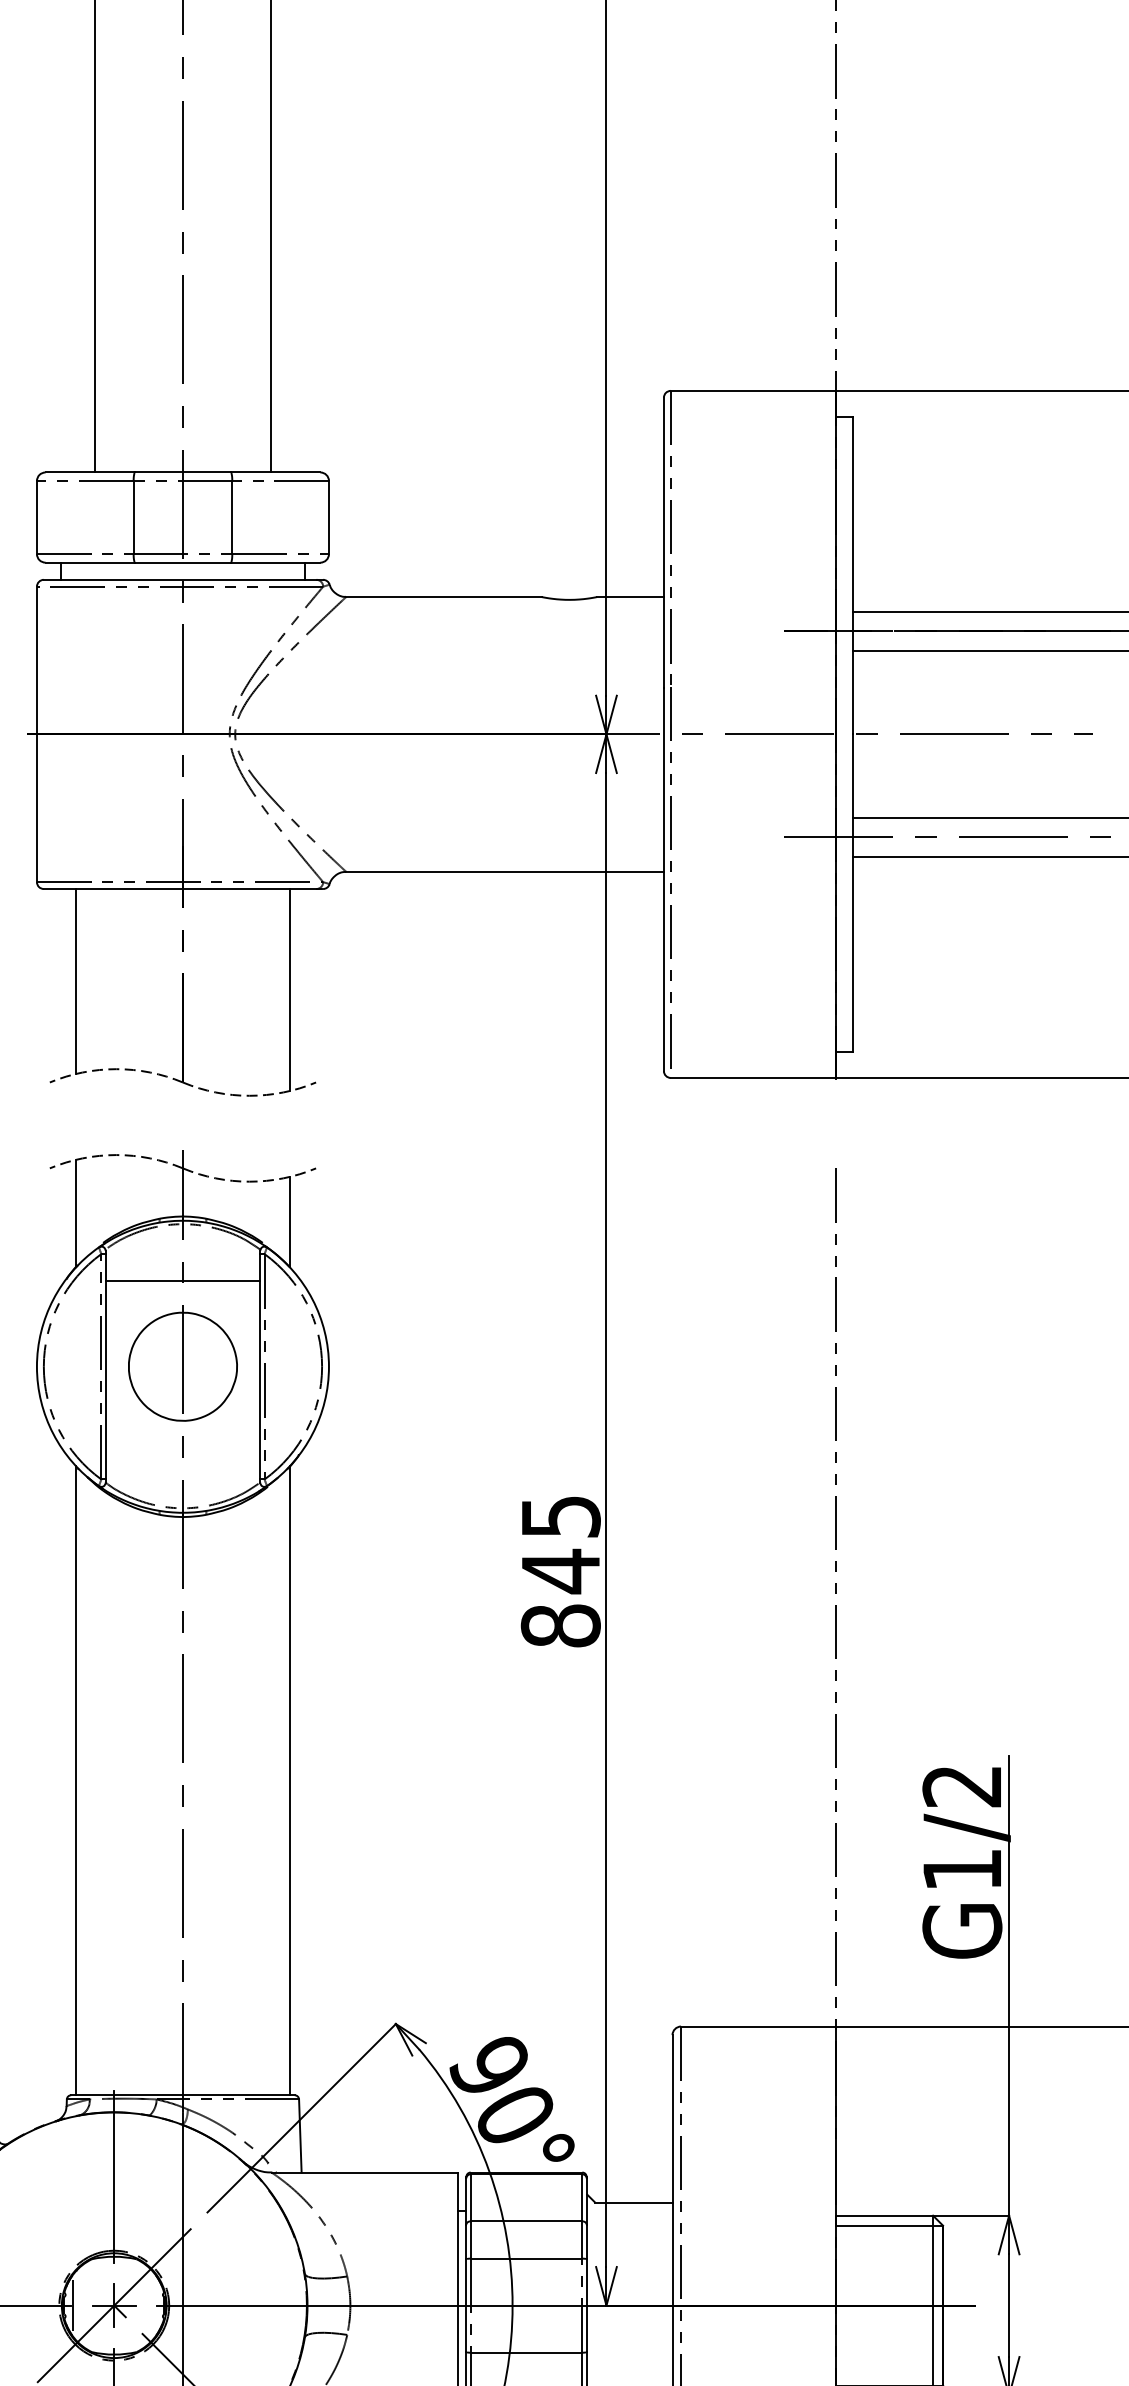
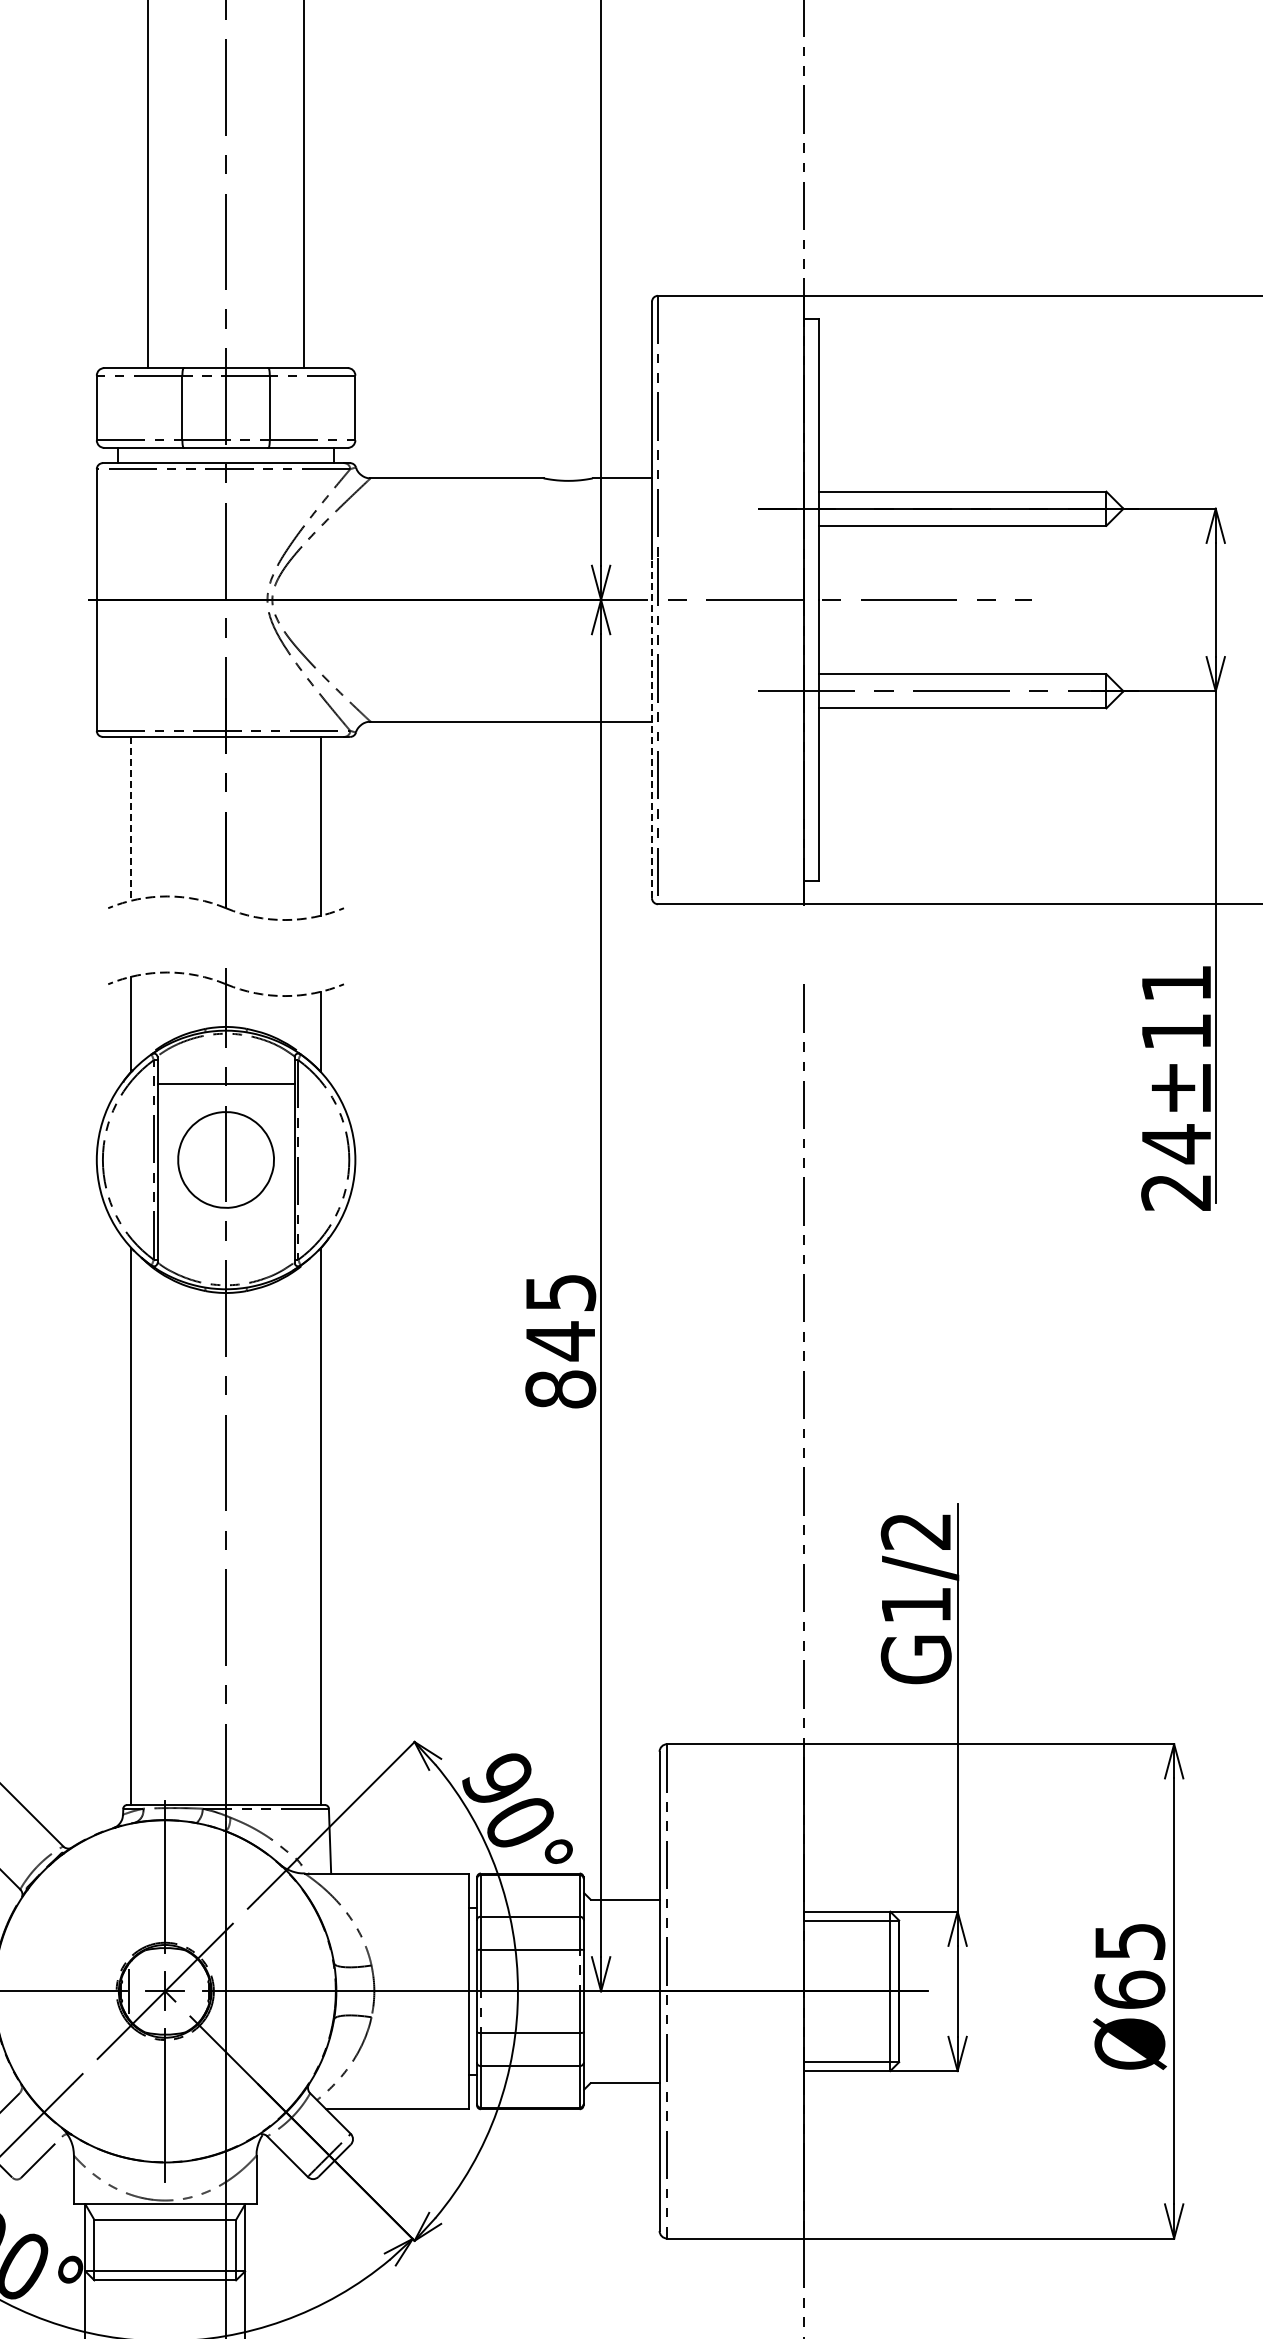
line: (663, 879) -> (651, 728), solid -> dashed
line: (76, 981) -> (131, 818), solid -> dashed

